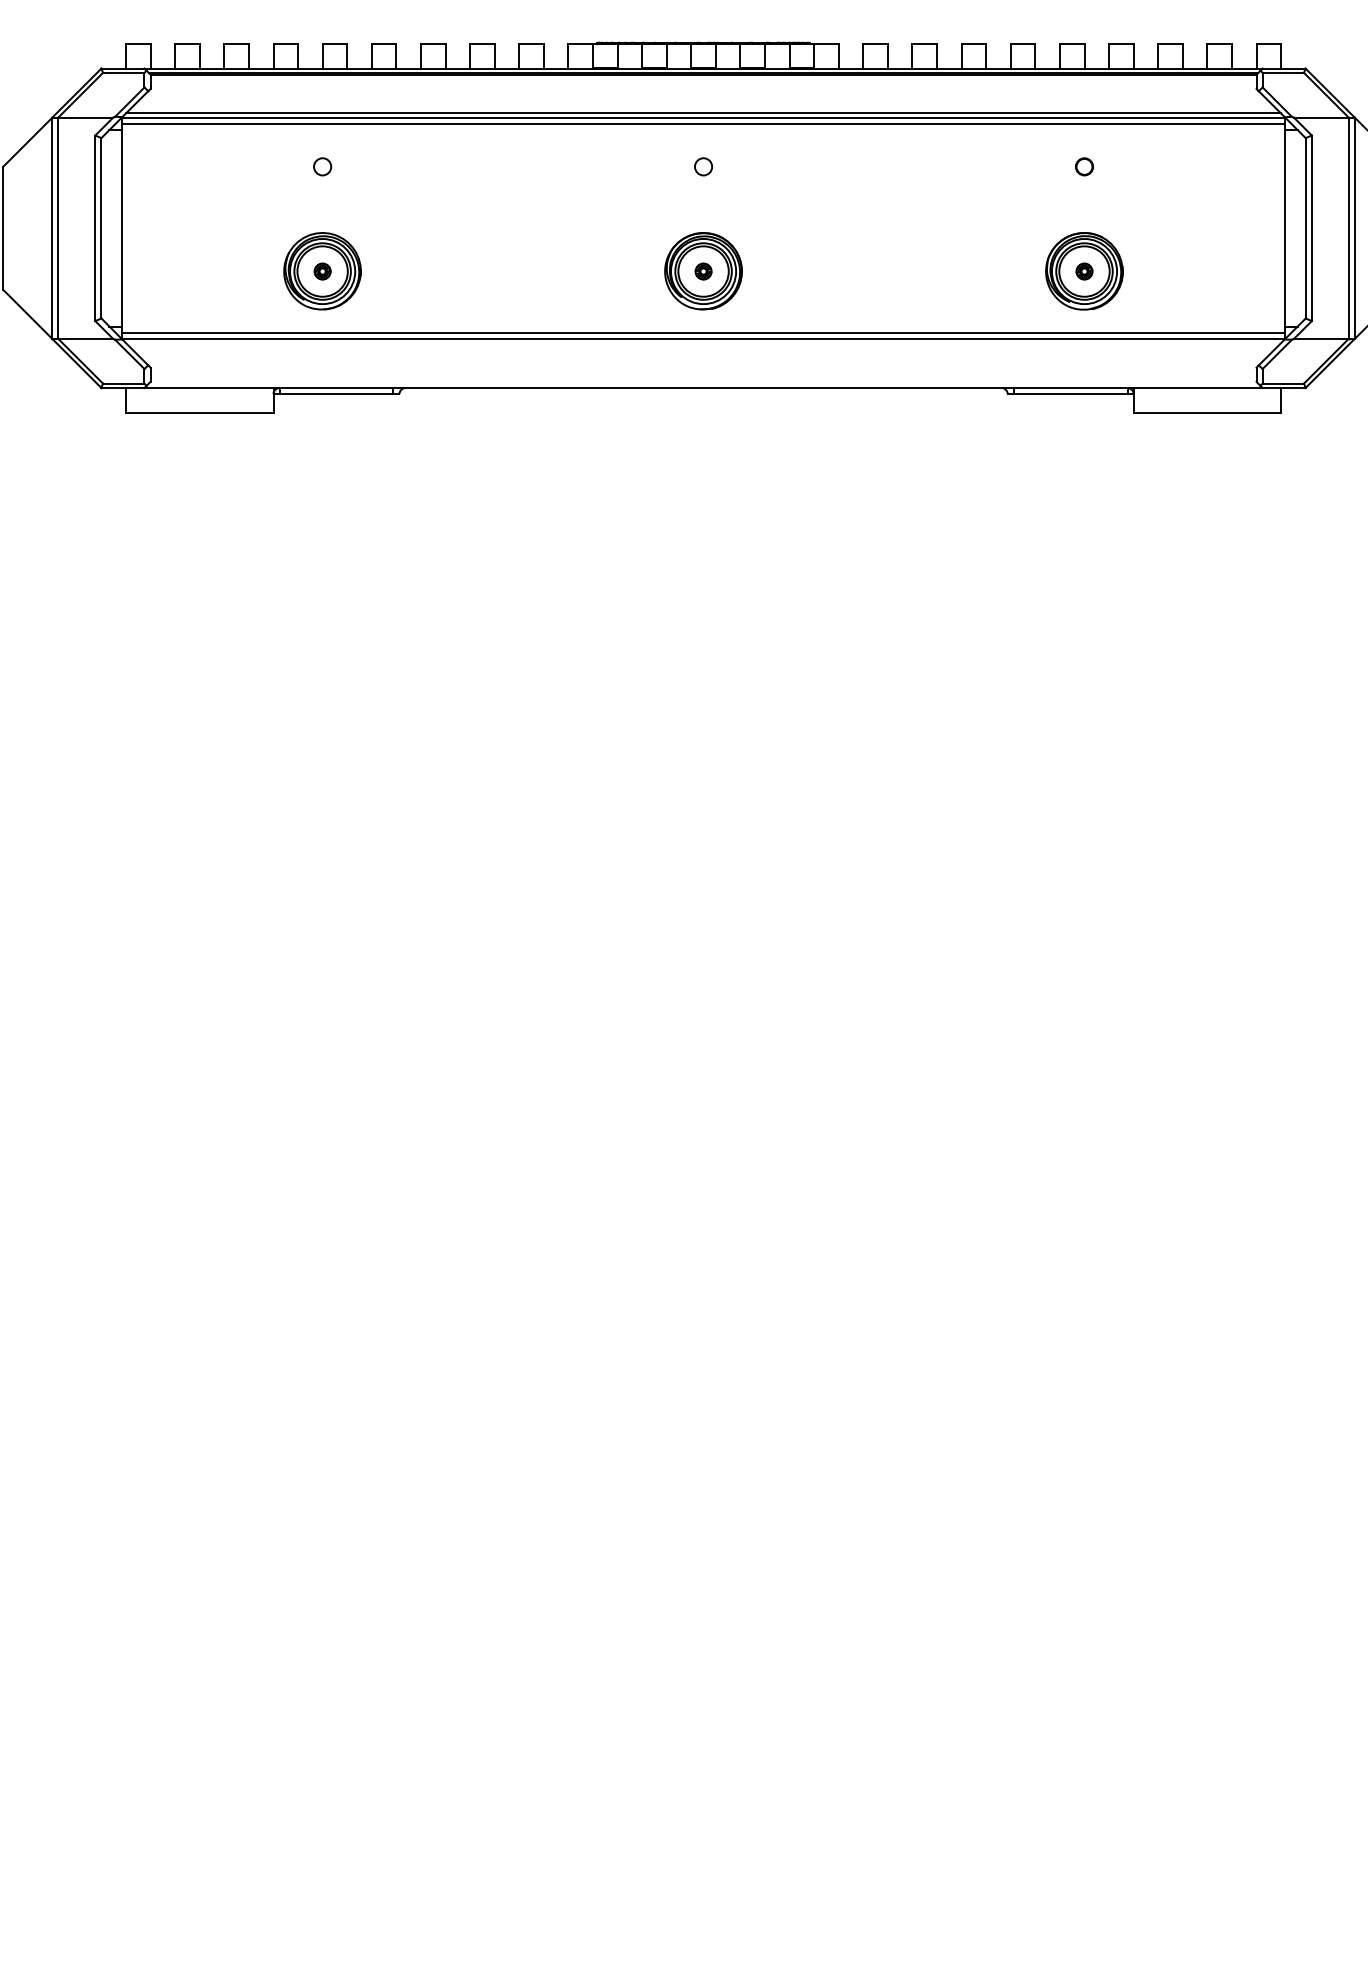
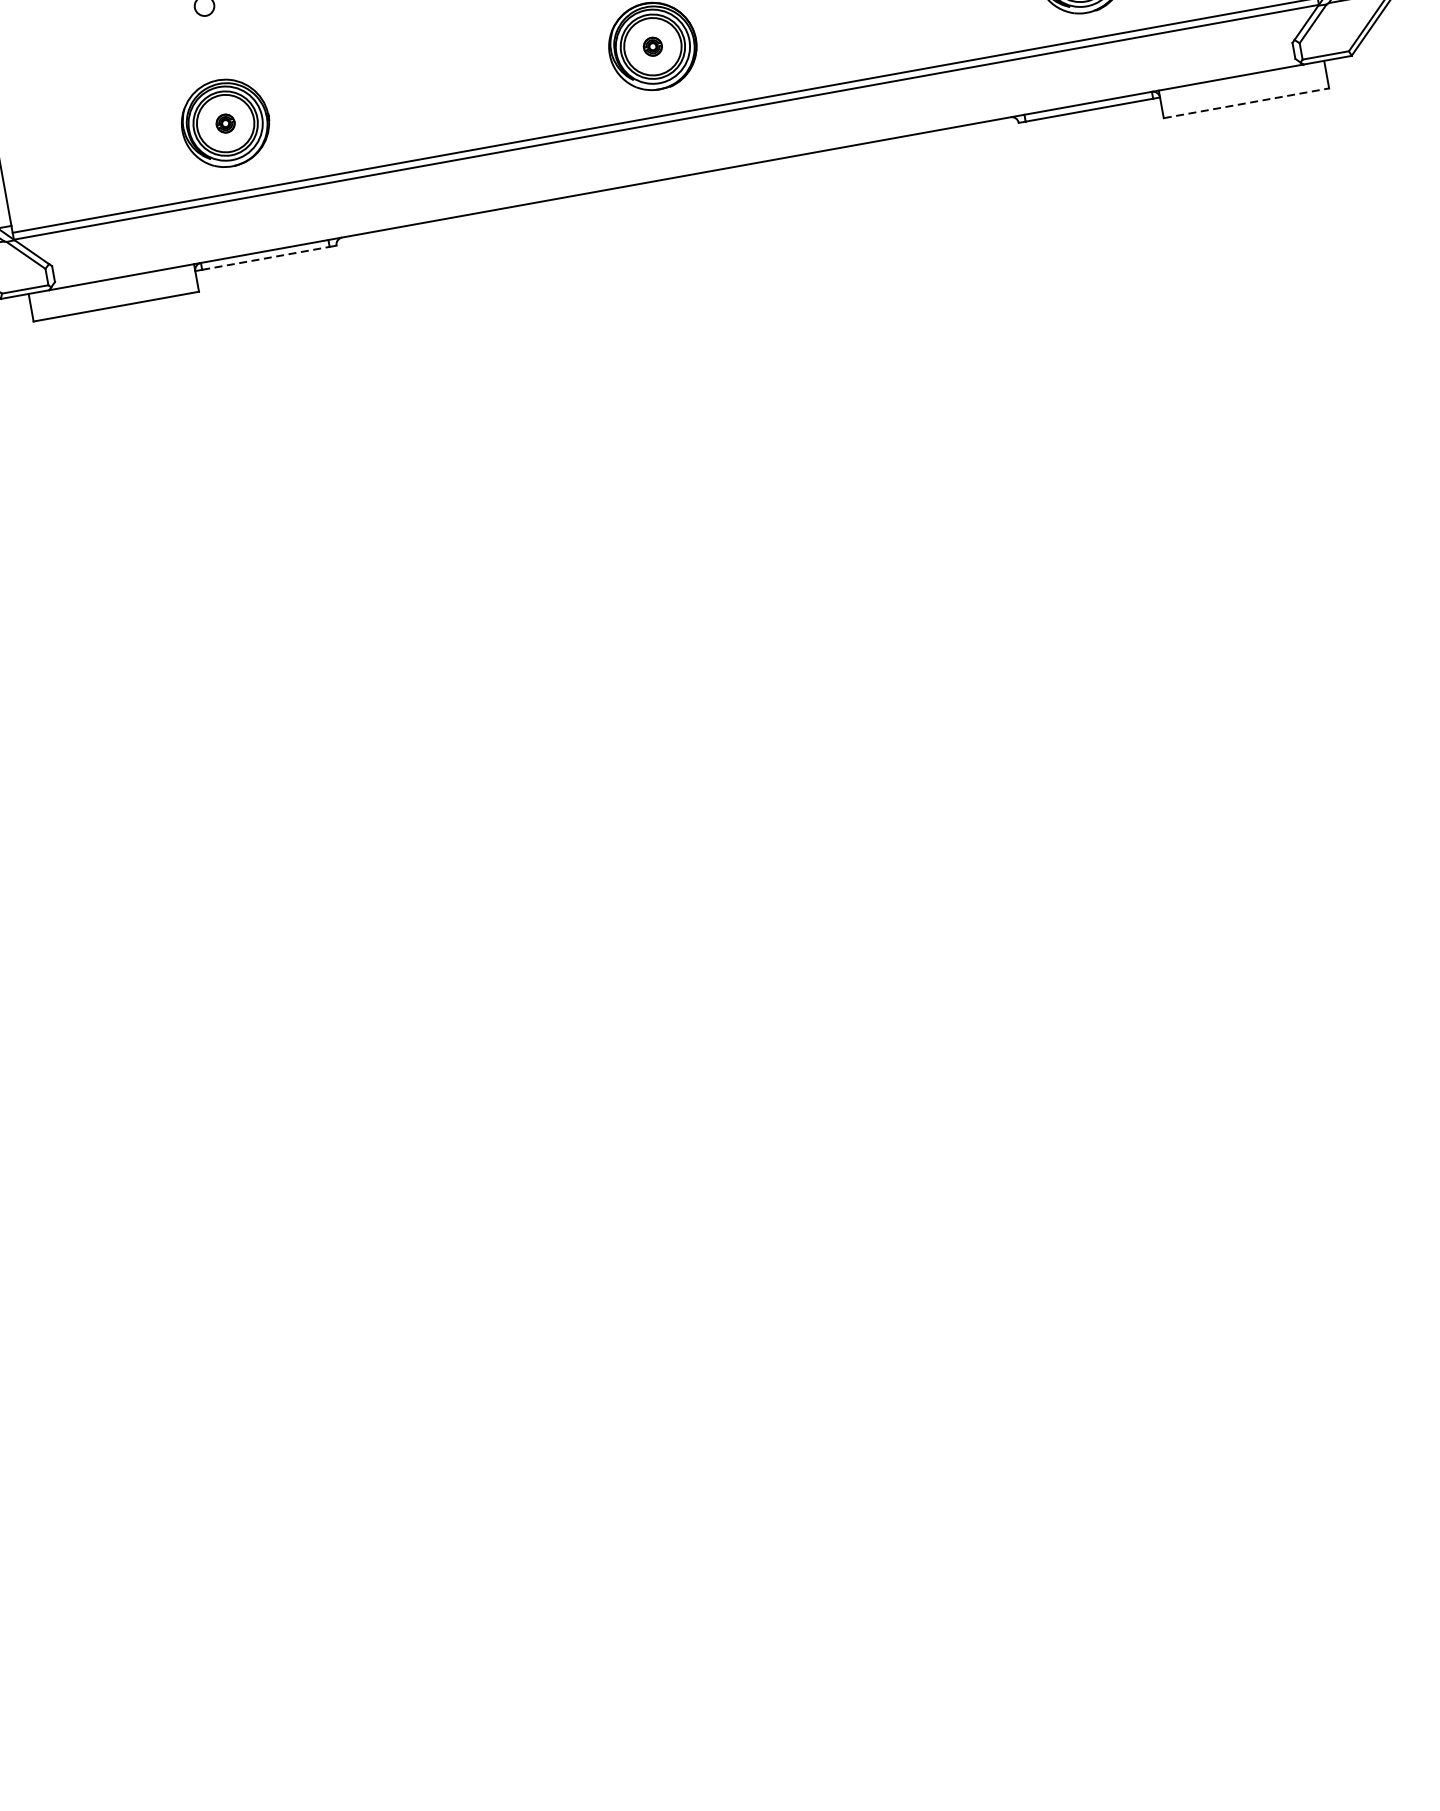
line: (336, 394) -> (266, 258), solid -> dashed
line: (1207, 412) -> (1246, 103), solid -> dashed

